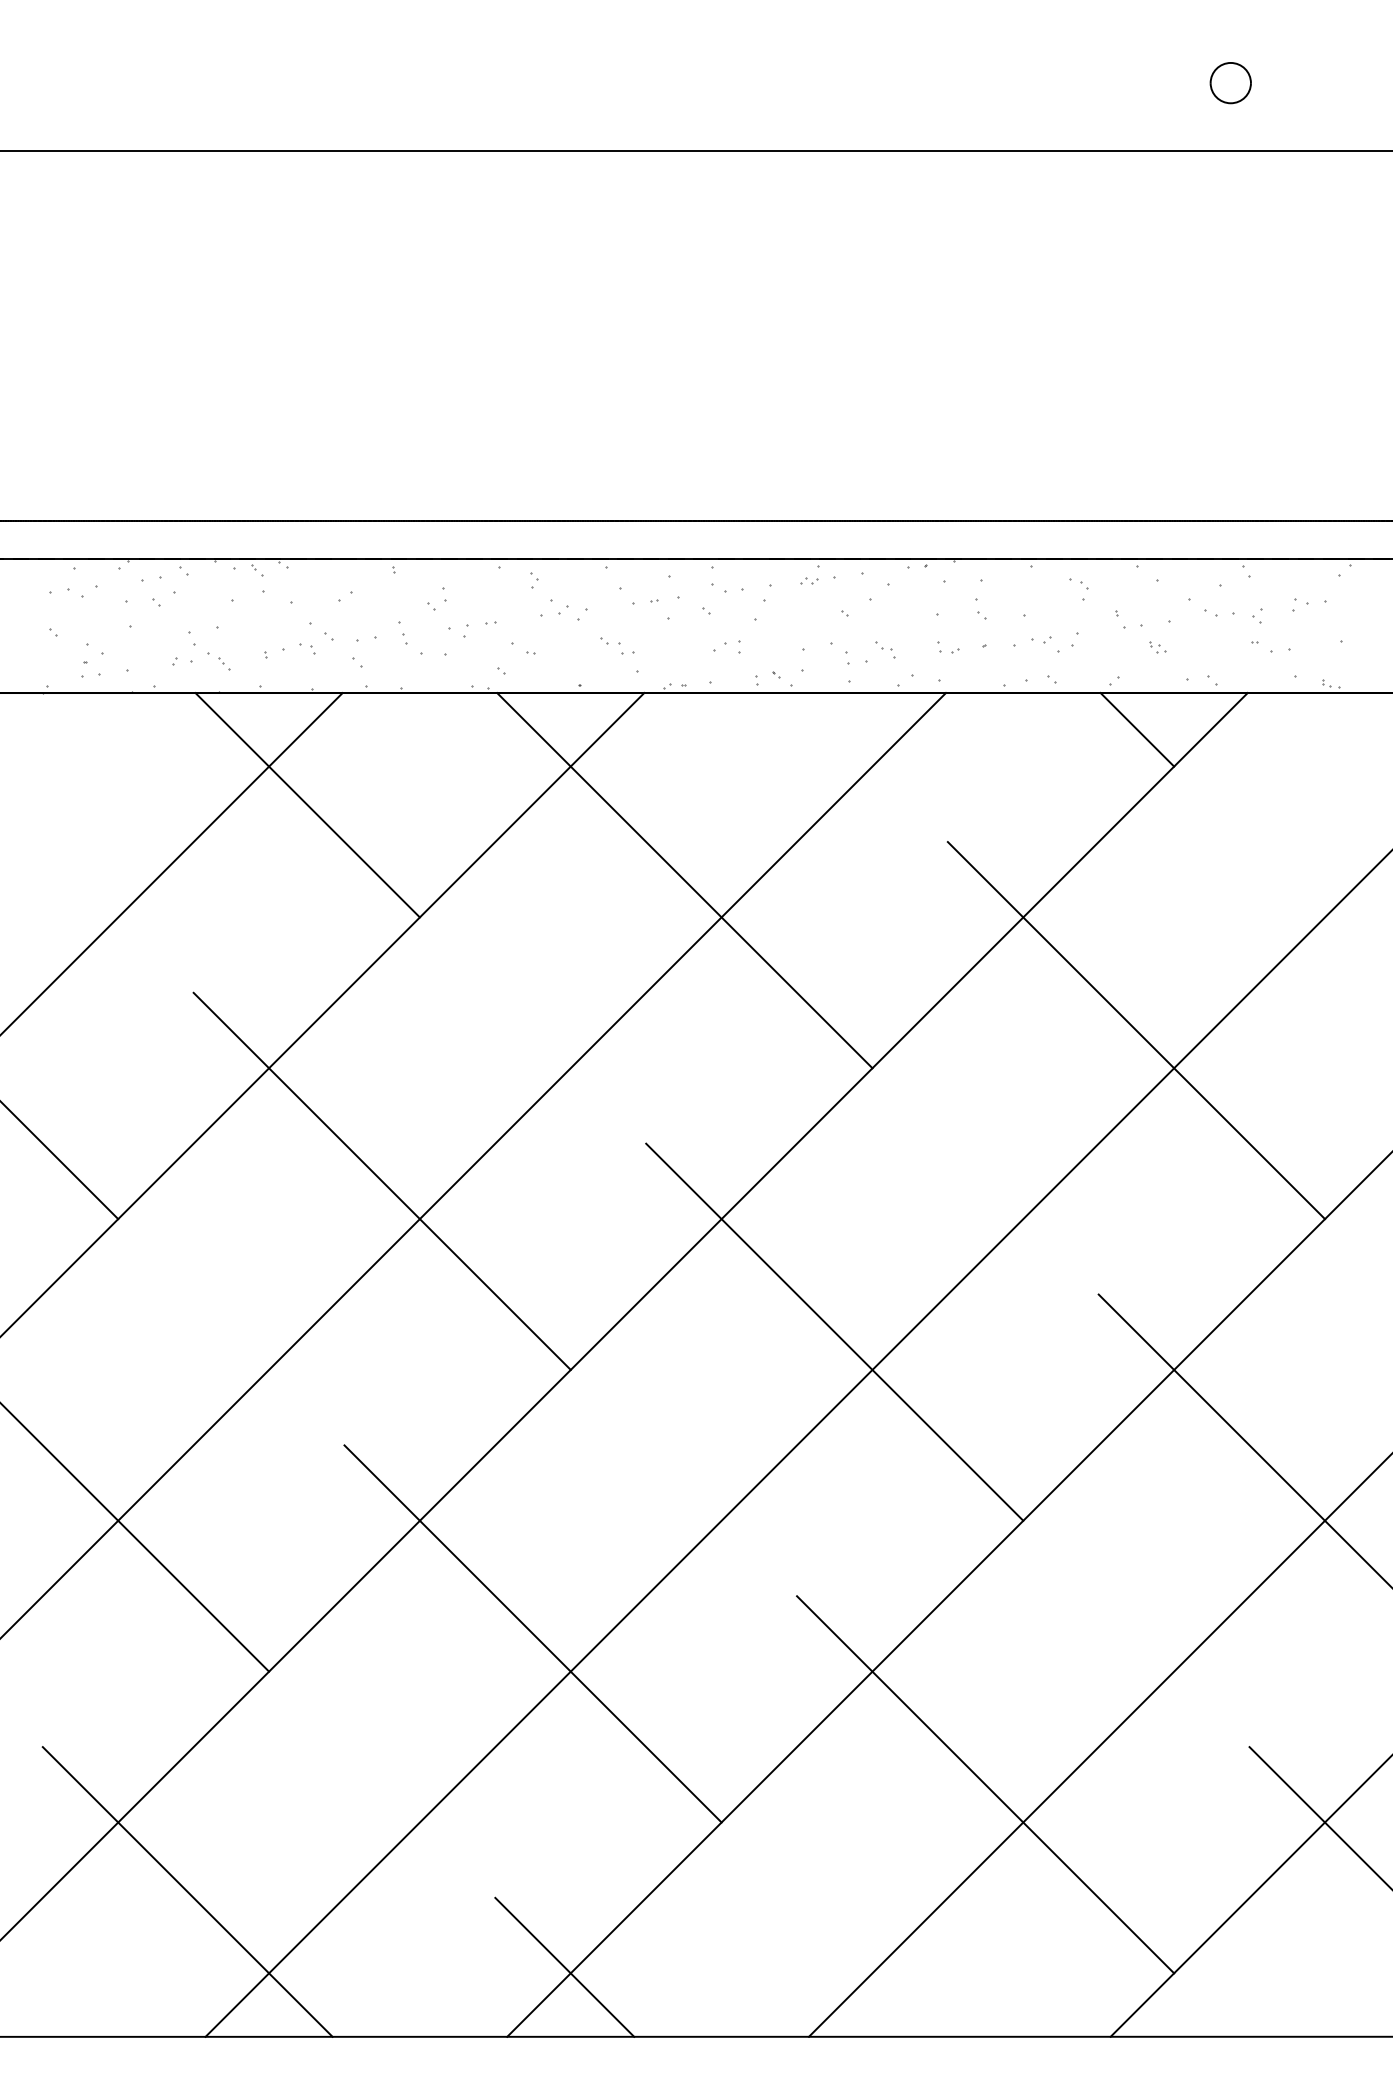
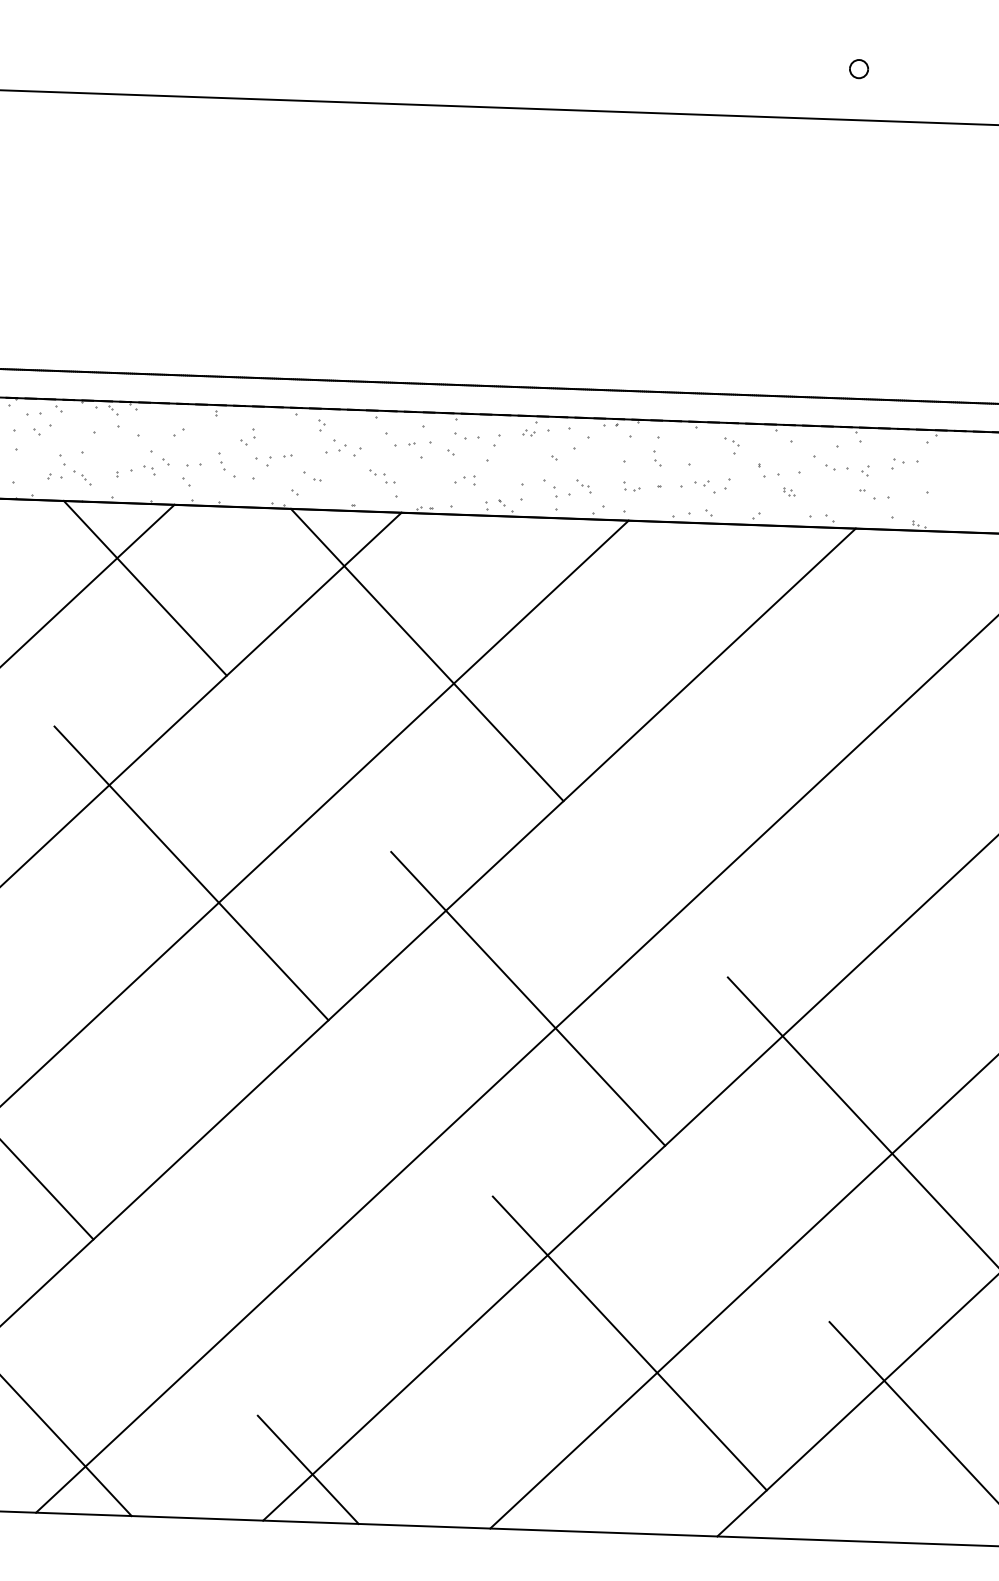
part: (1230, 83) -> (858, 69), size x0.6
line: (1137, 729) -> (771, 553), removed
line: (1136, 1030) -> (763, 779), removed
line: (532, 1633) -> (292, 1217), removed

